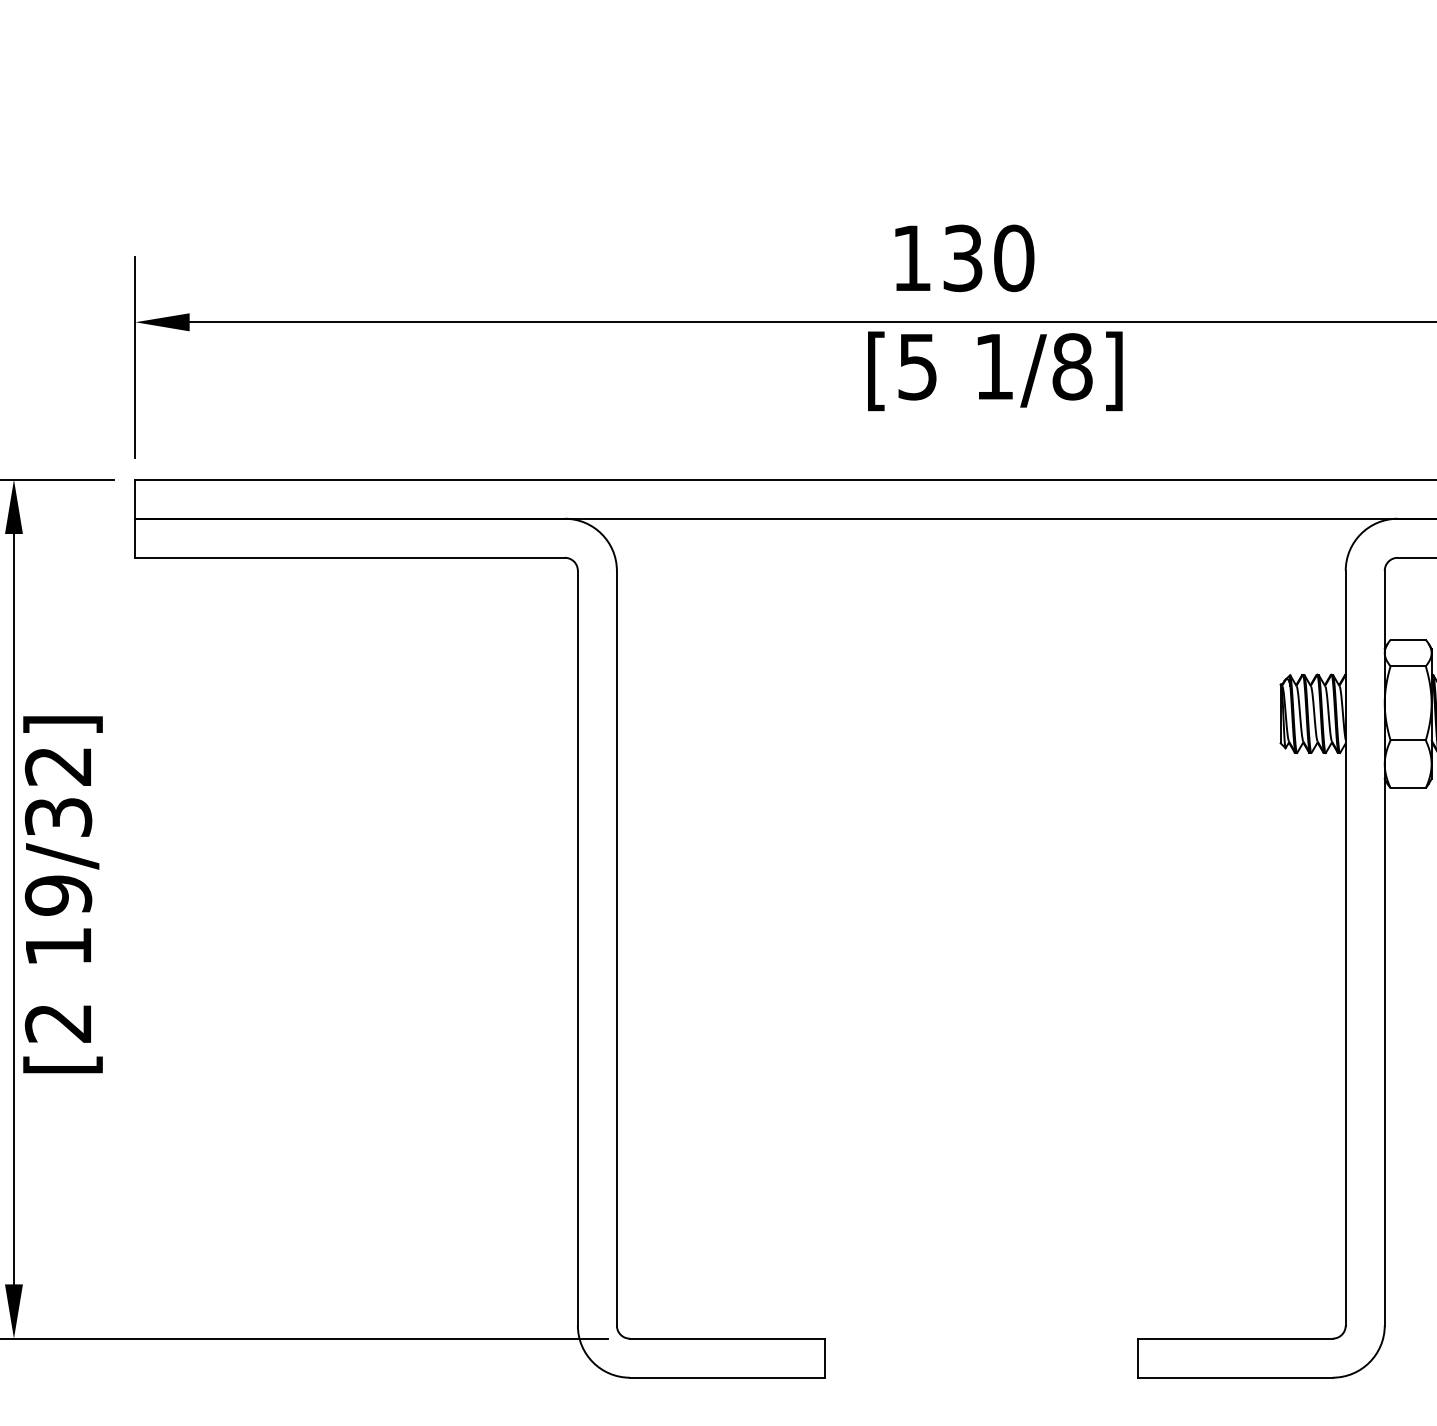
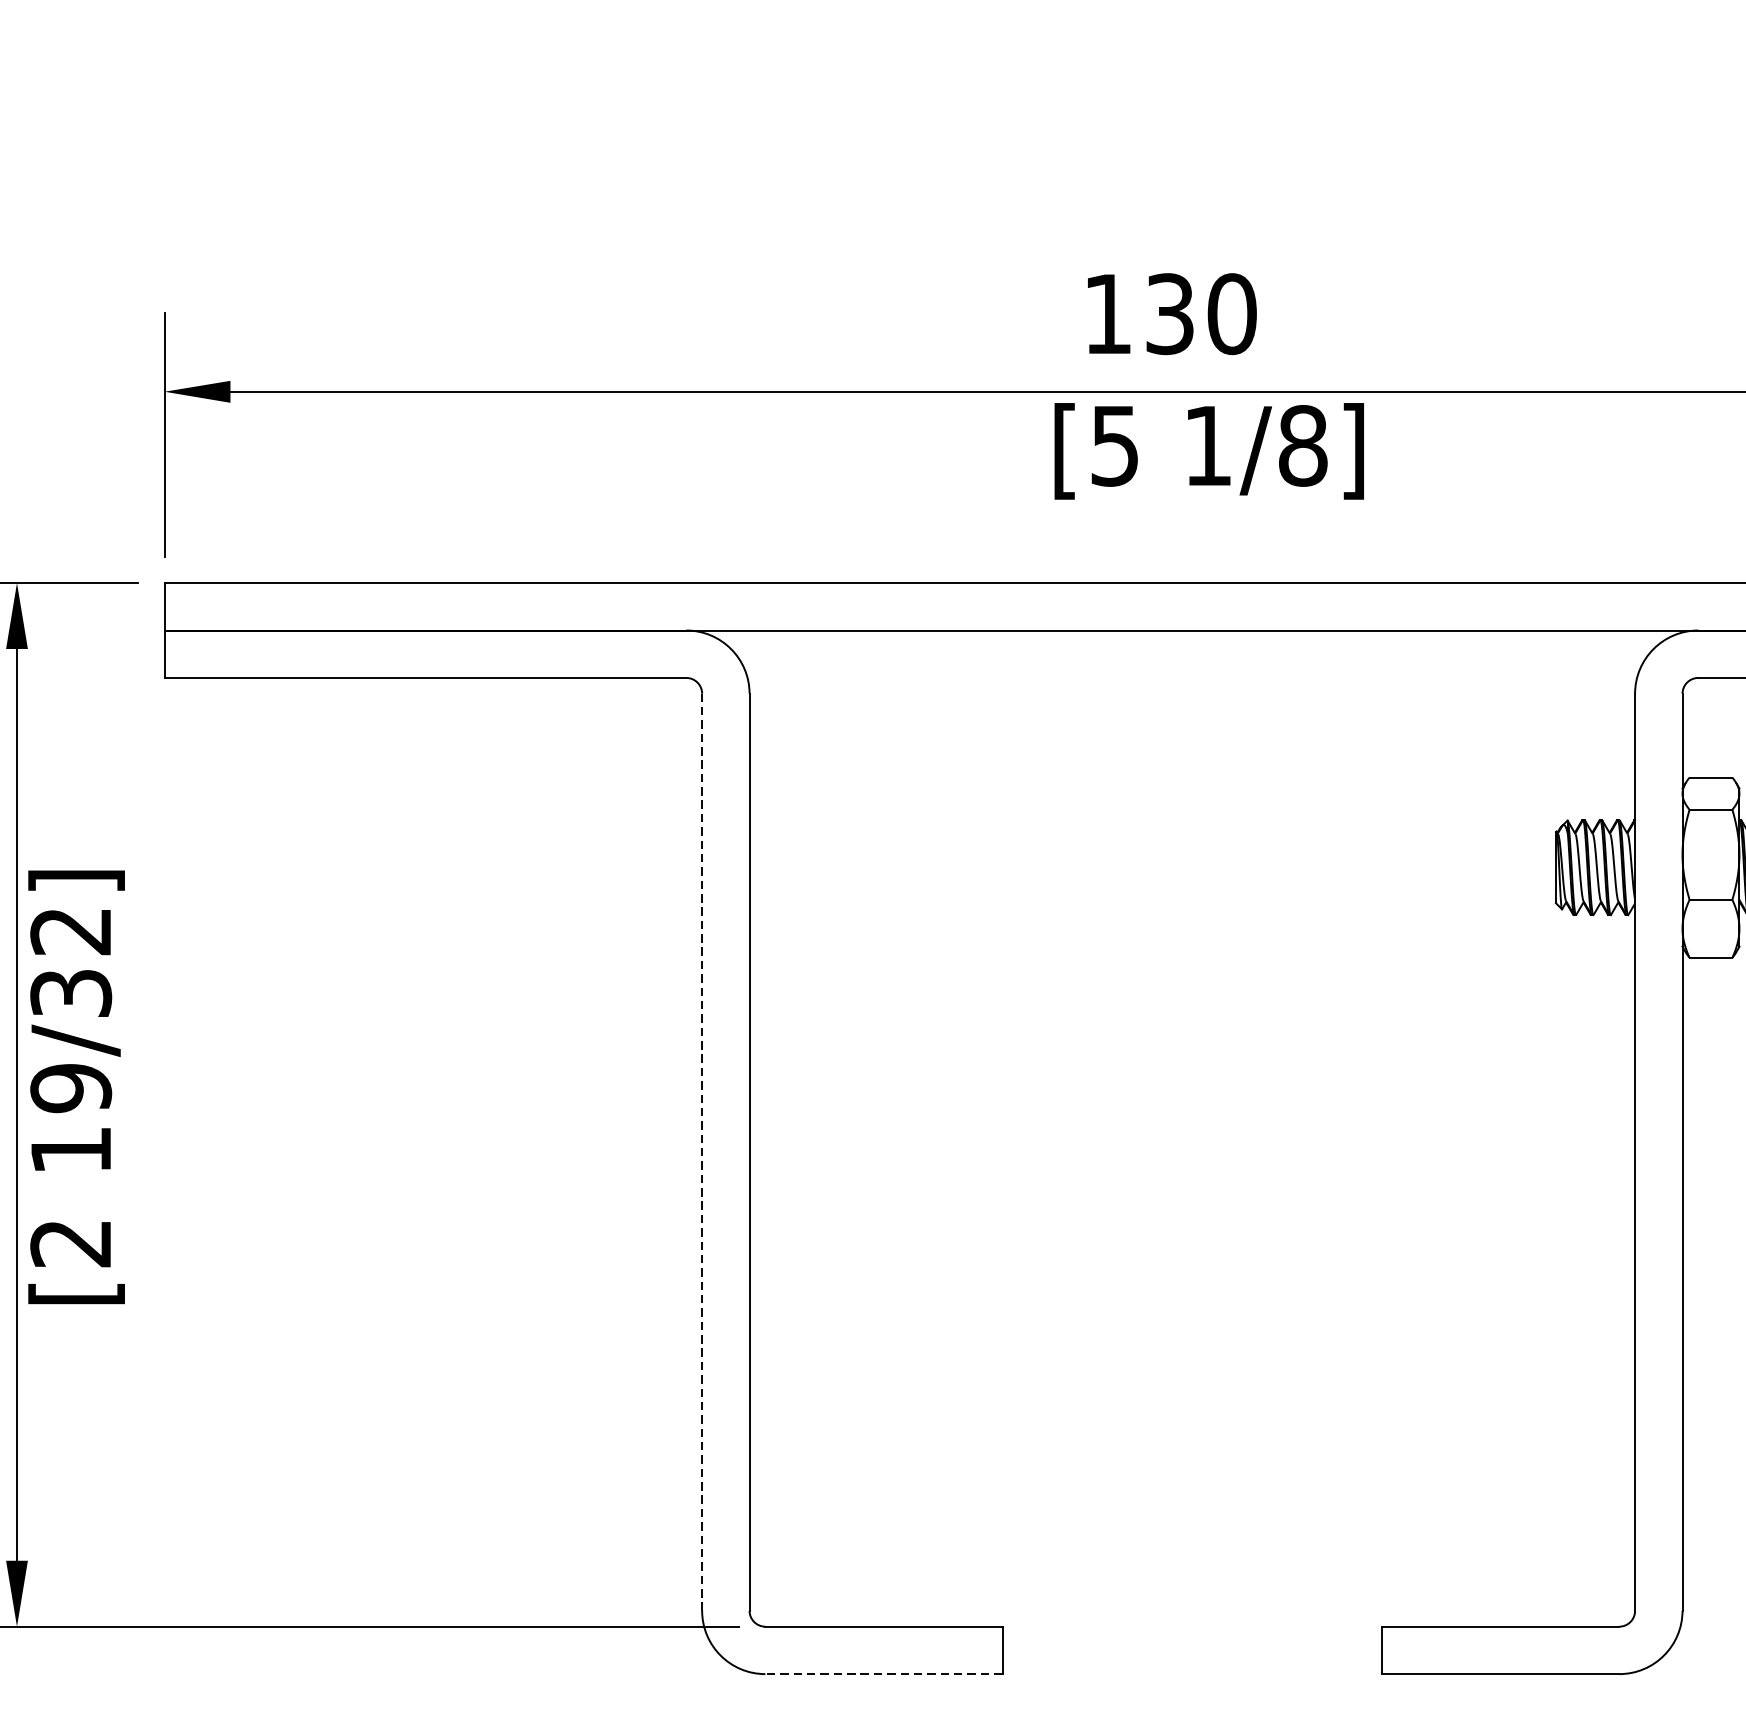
line: (577, 947) -> (701, 1151), solid -> dashed
line: (727, 1377) -> (883, 1673), solid -> dashed

